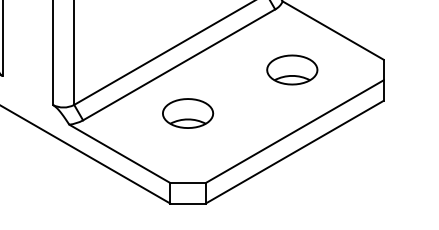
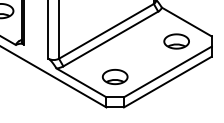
part: (291, 69) -> (176, 41), moved
part: (188, 114) -> (115, 77), moved

